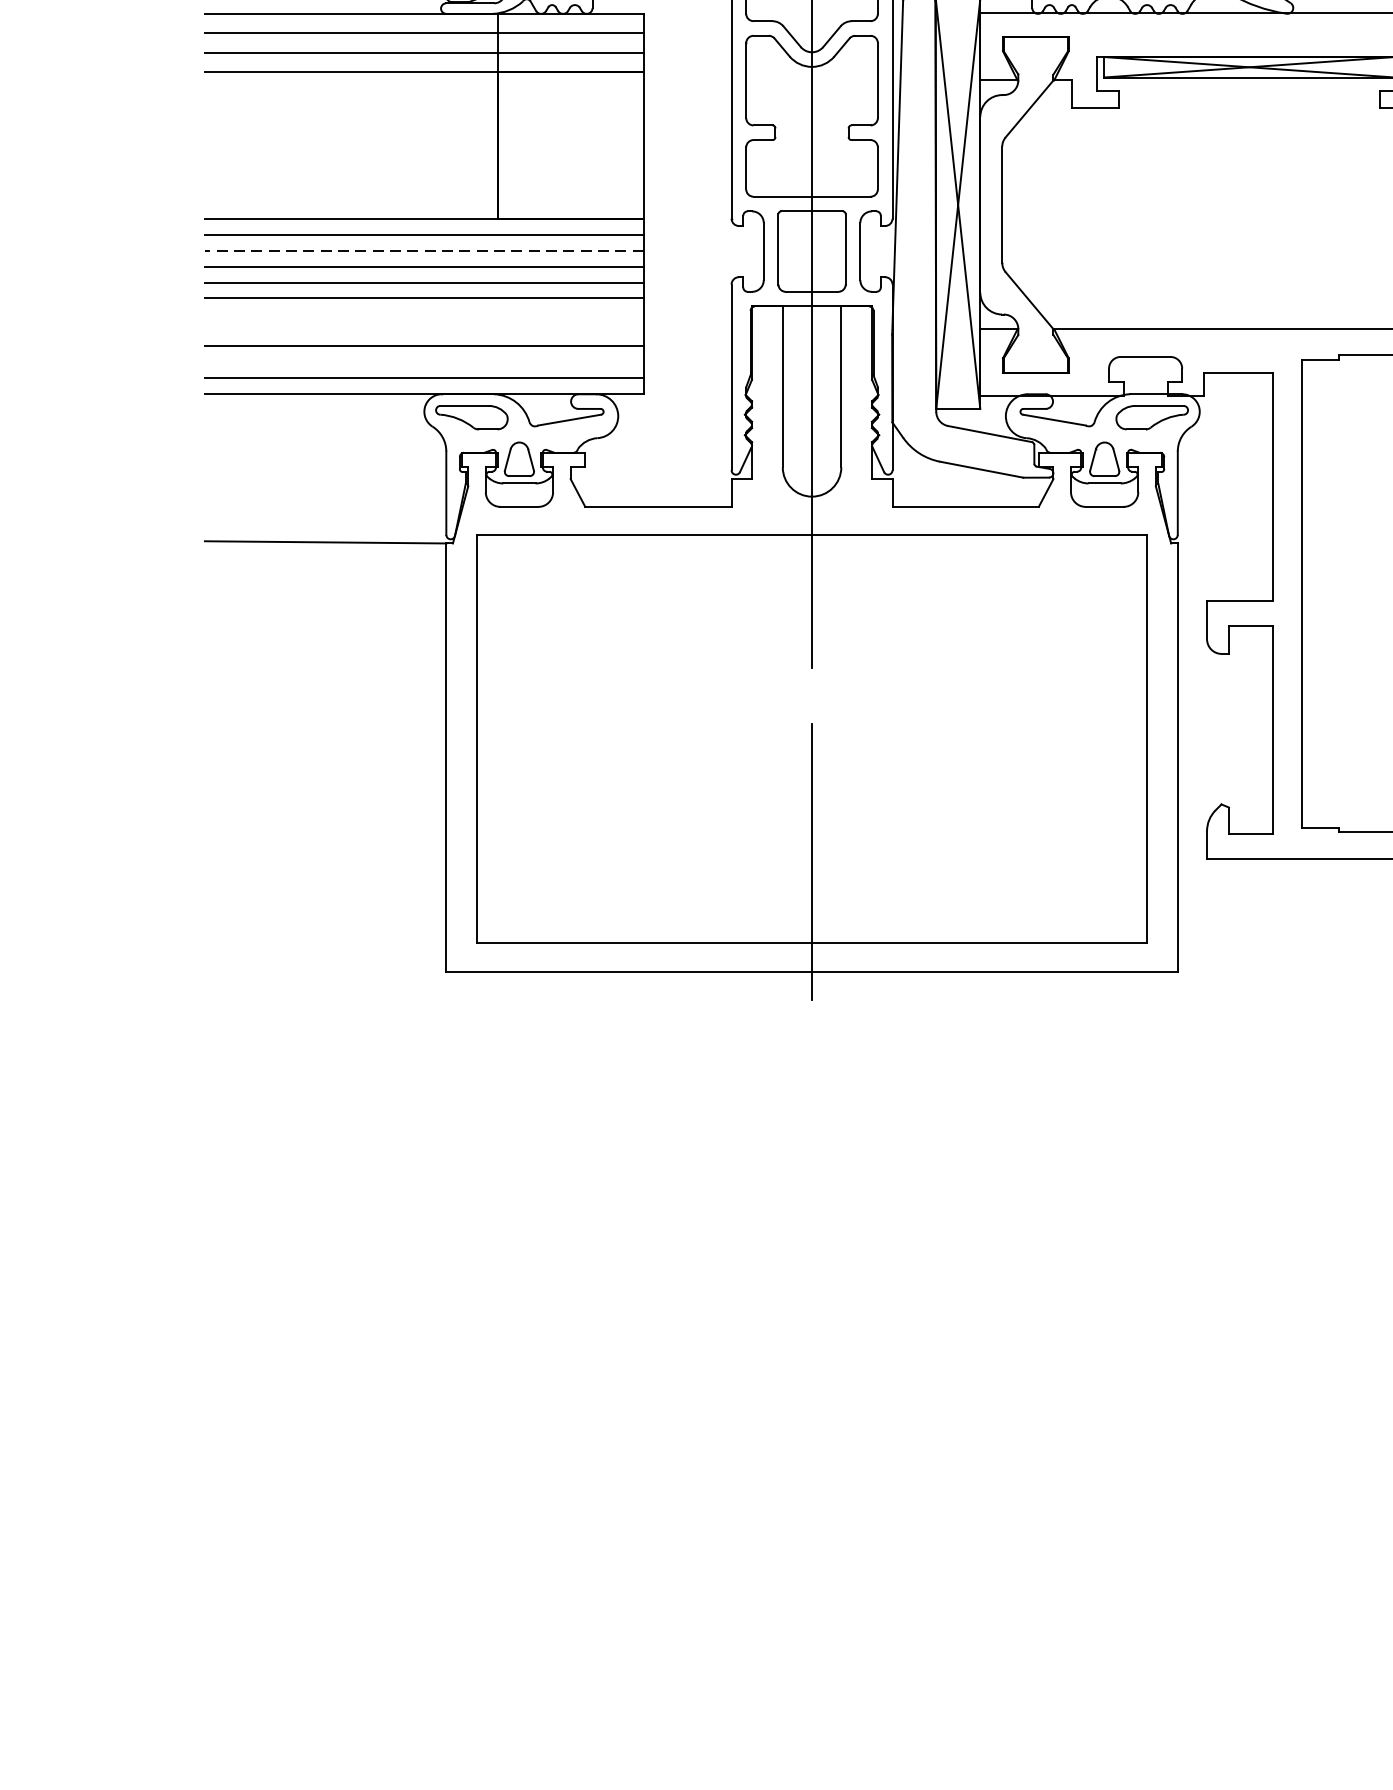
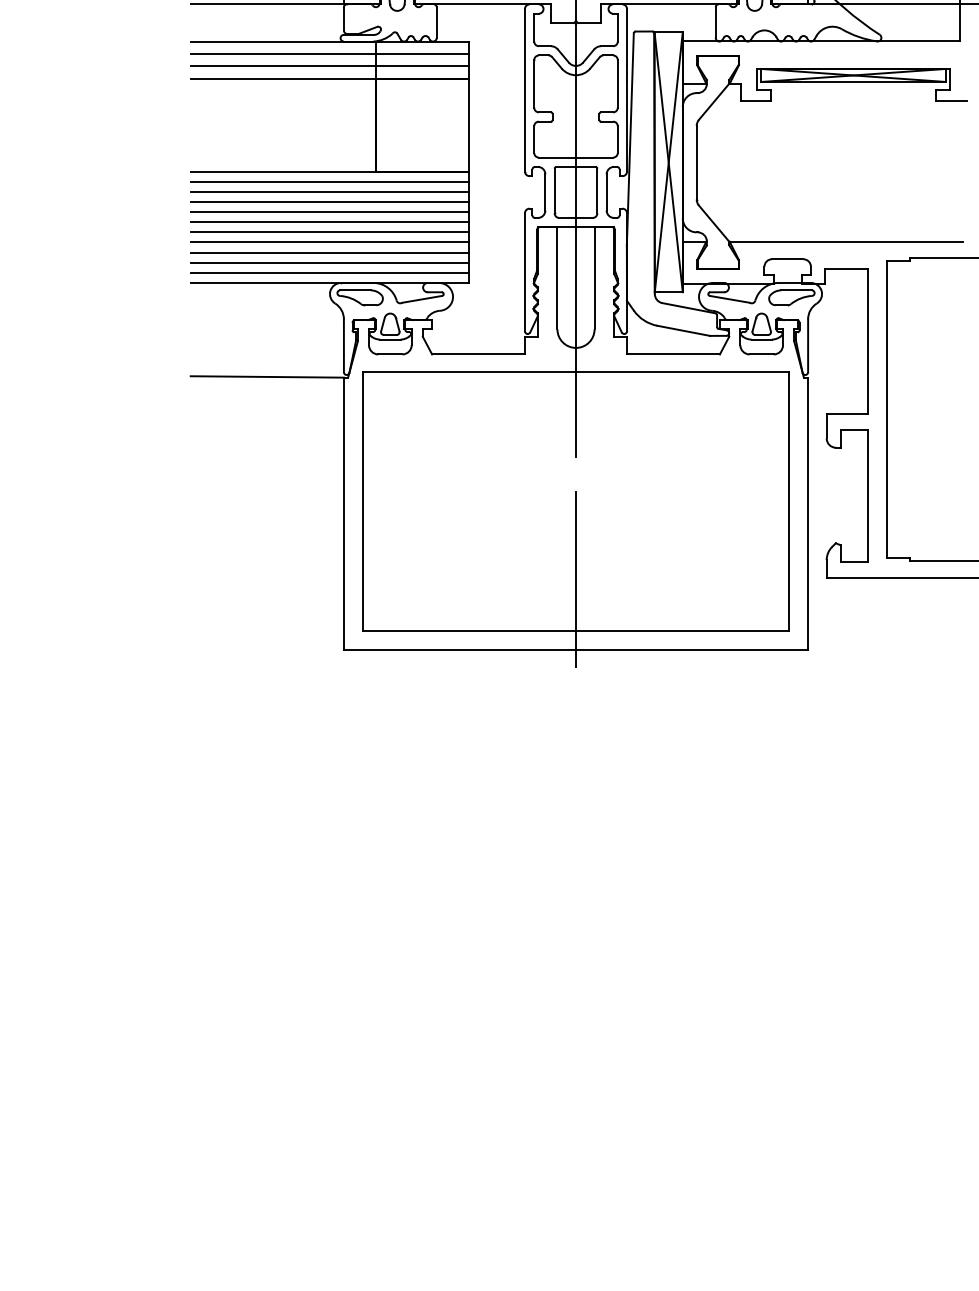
line: (423, 250) -> (329, 191), dashed -> solid
line: (423, 314) -> (329, 232), added
line: (423, 330) -> (329, 242), added
line: (423, 362) -> (329, 262), added

